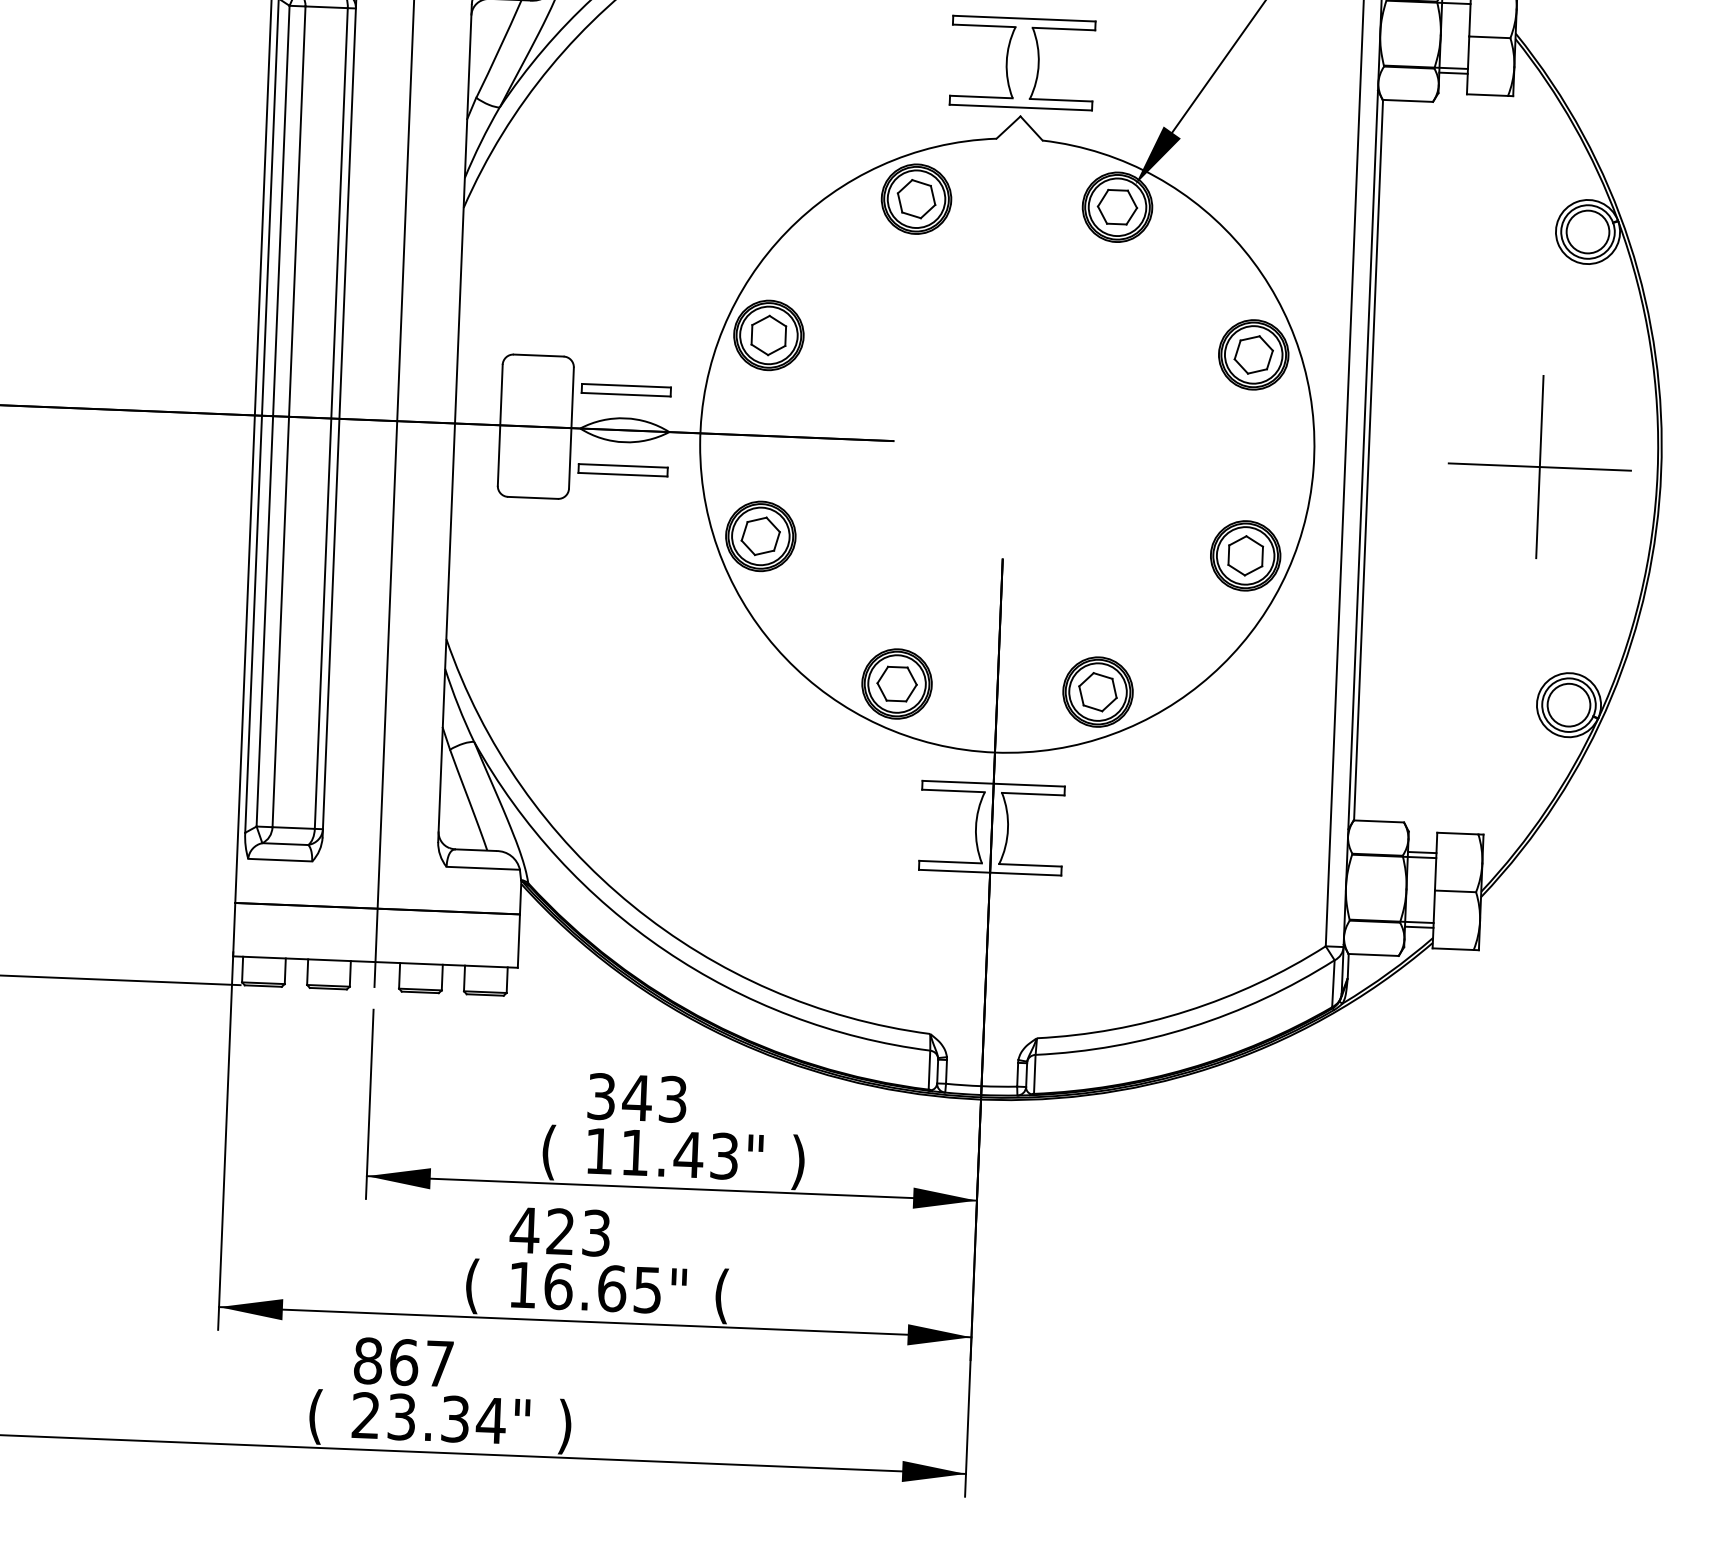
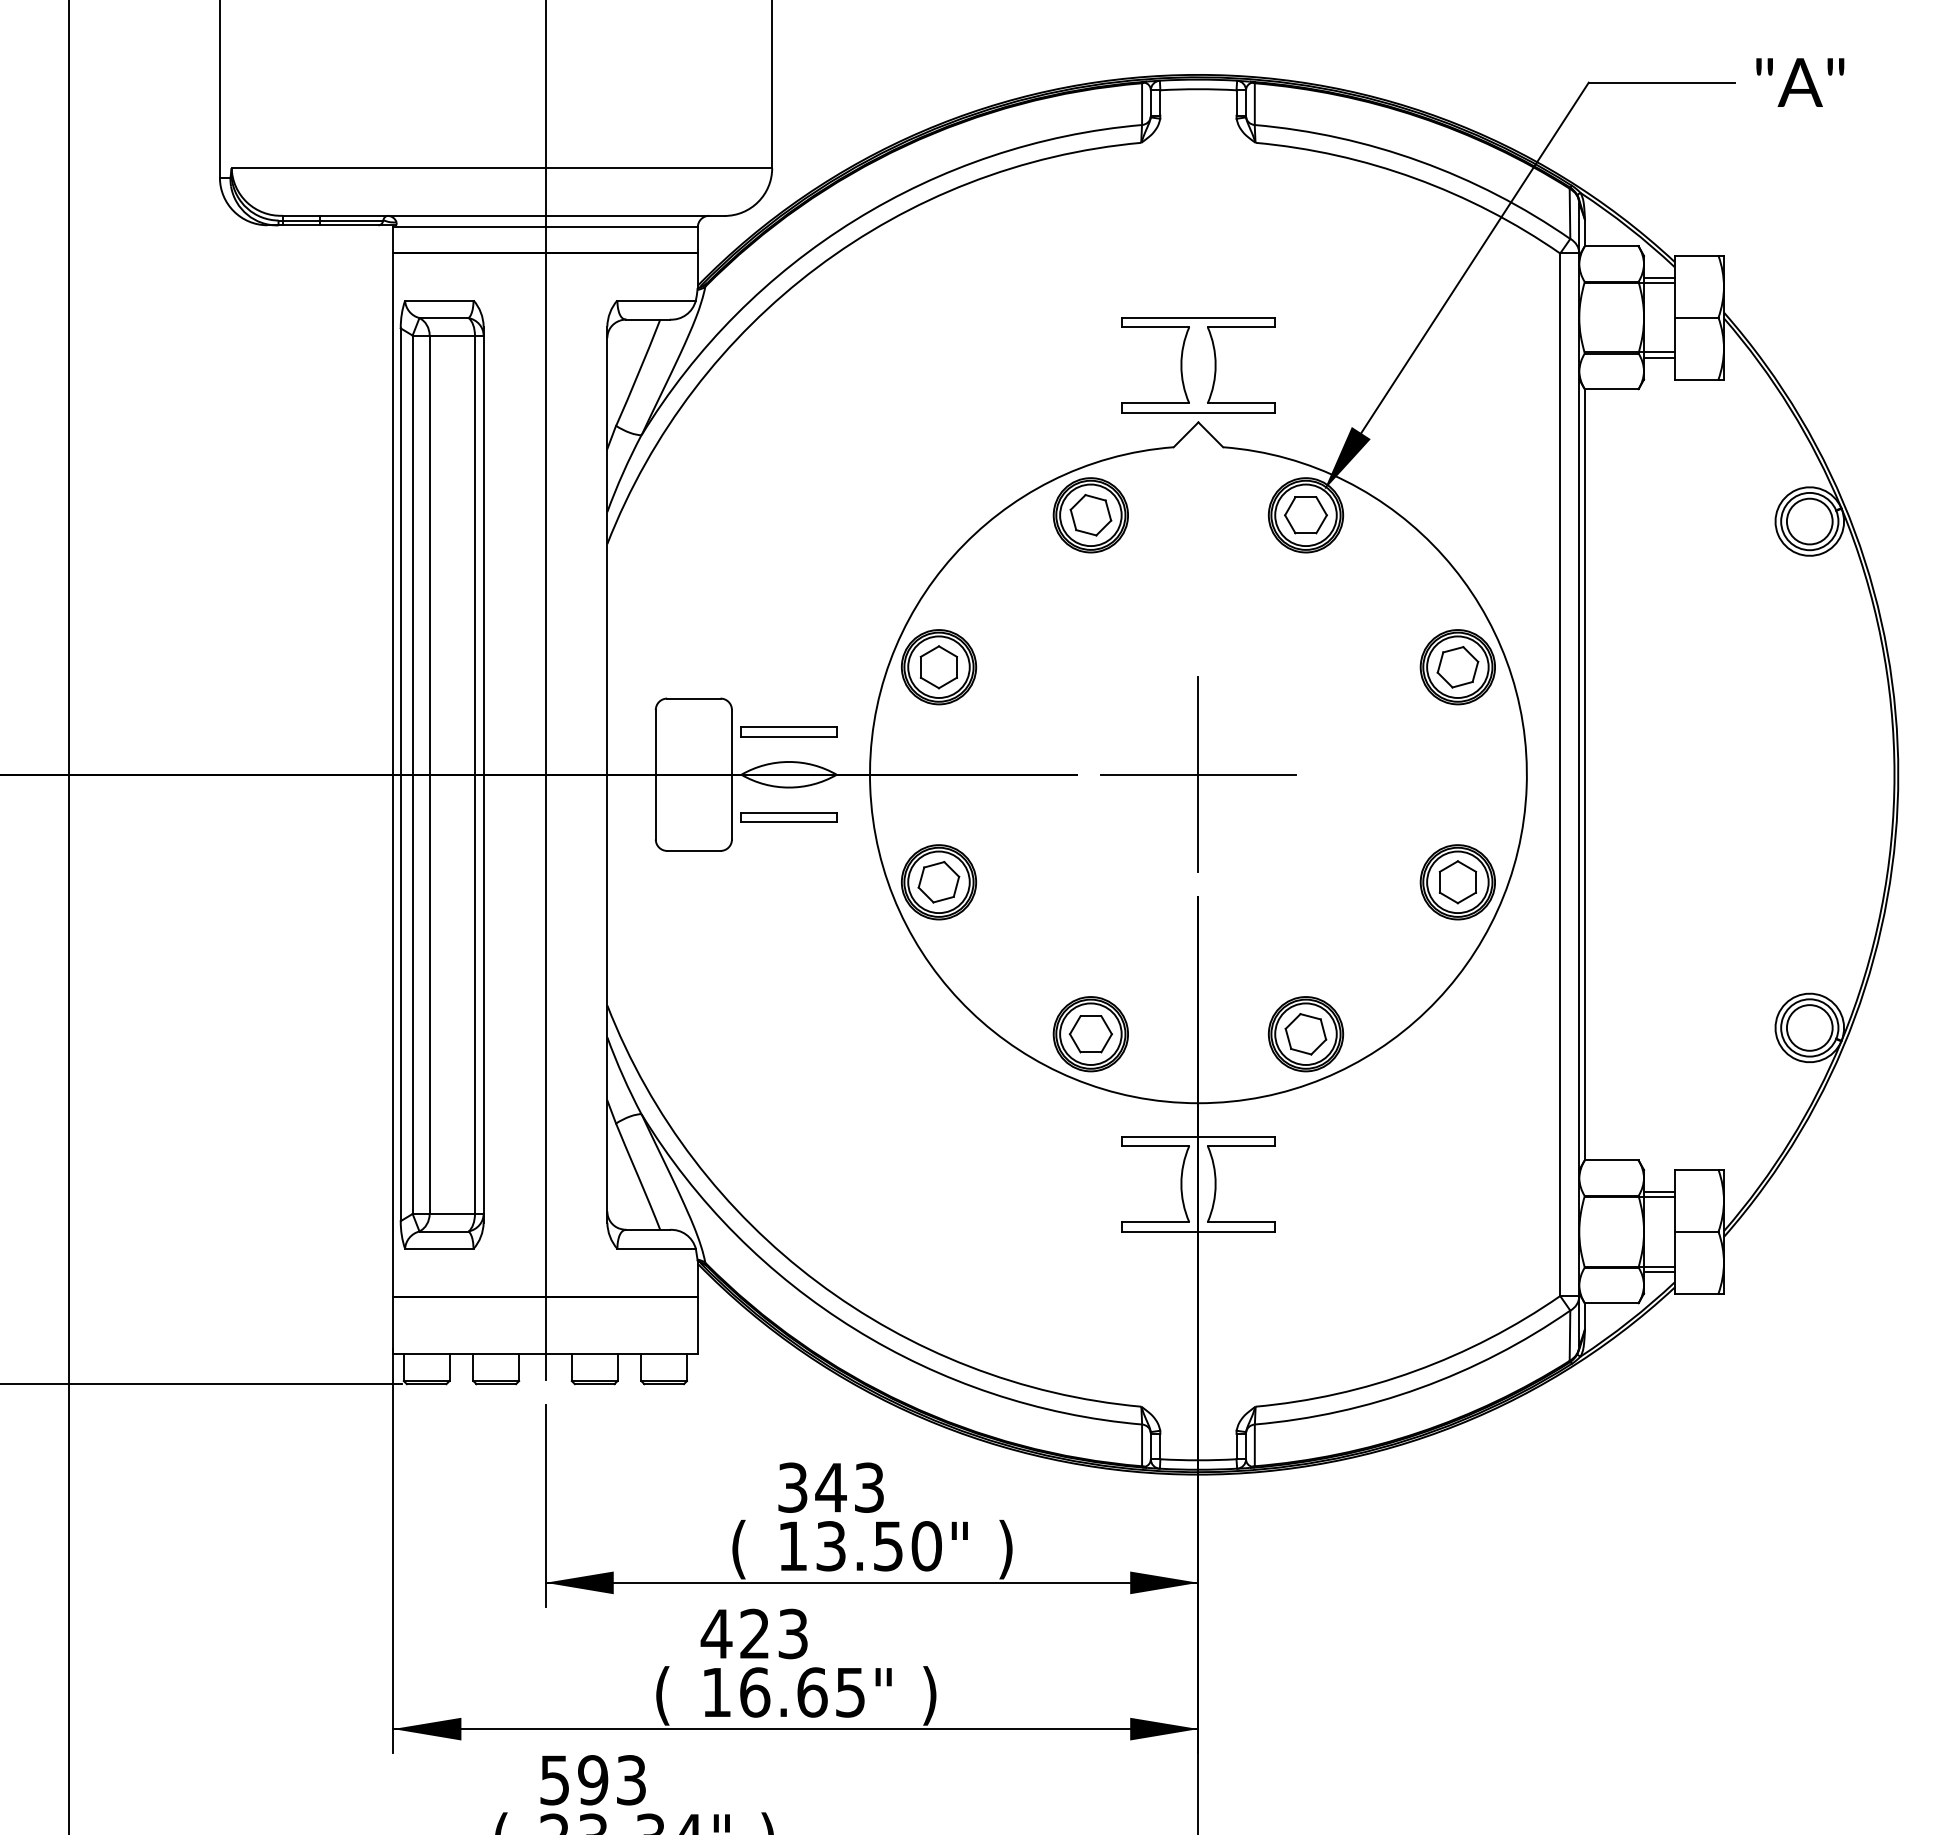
part: (1539, 466) -> (1198, 774), moved
text: (679, 1154) -> (878, 1546), 11.43" -> 13.50"
text: (721, 1295) -> (929, 1695), ( -> )
text: (403, 1362) -> (592, 1780), 867 -> 593

